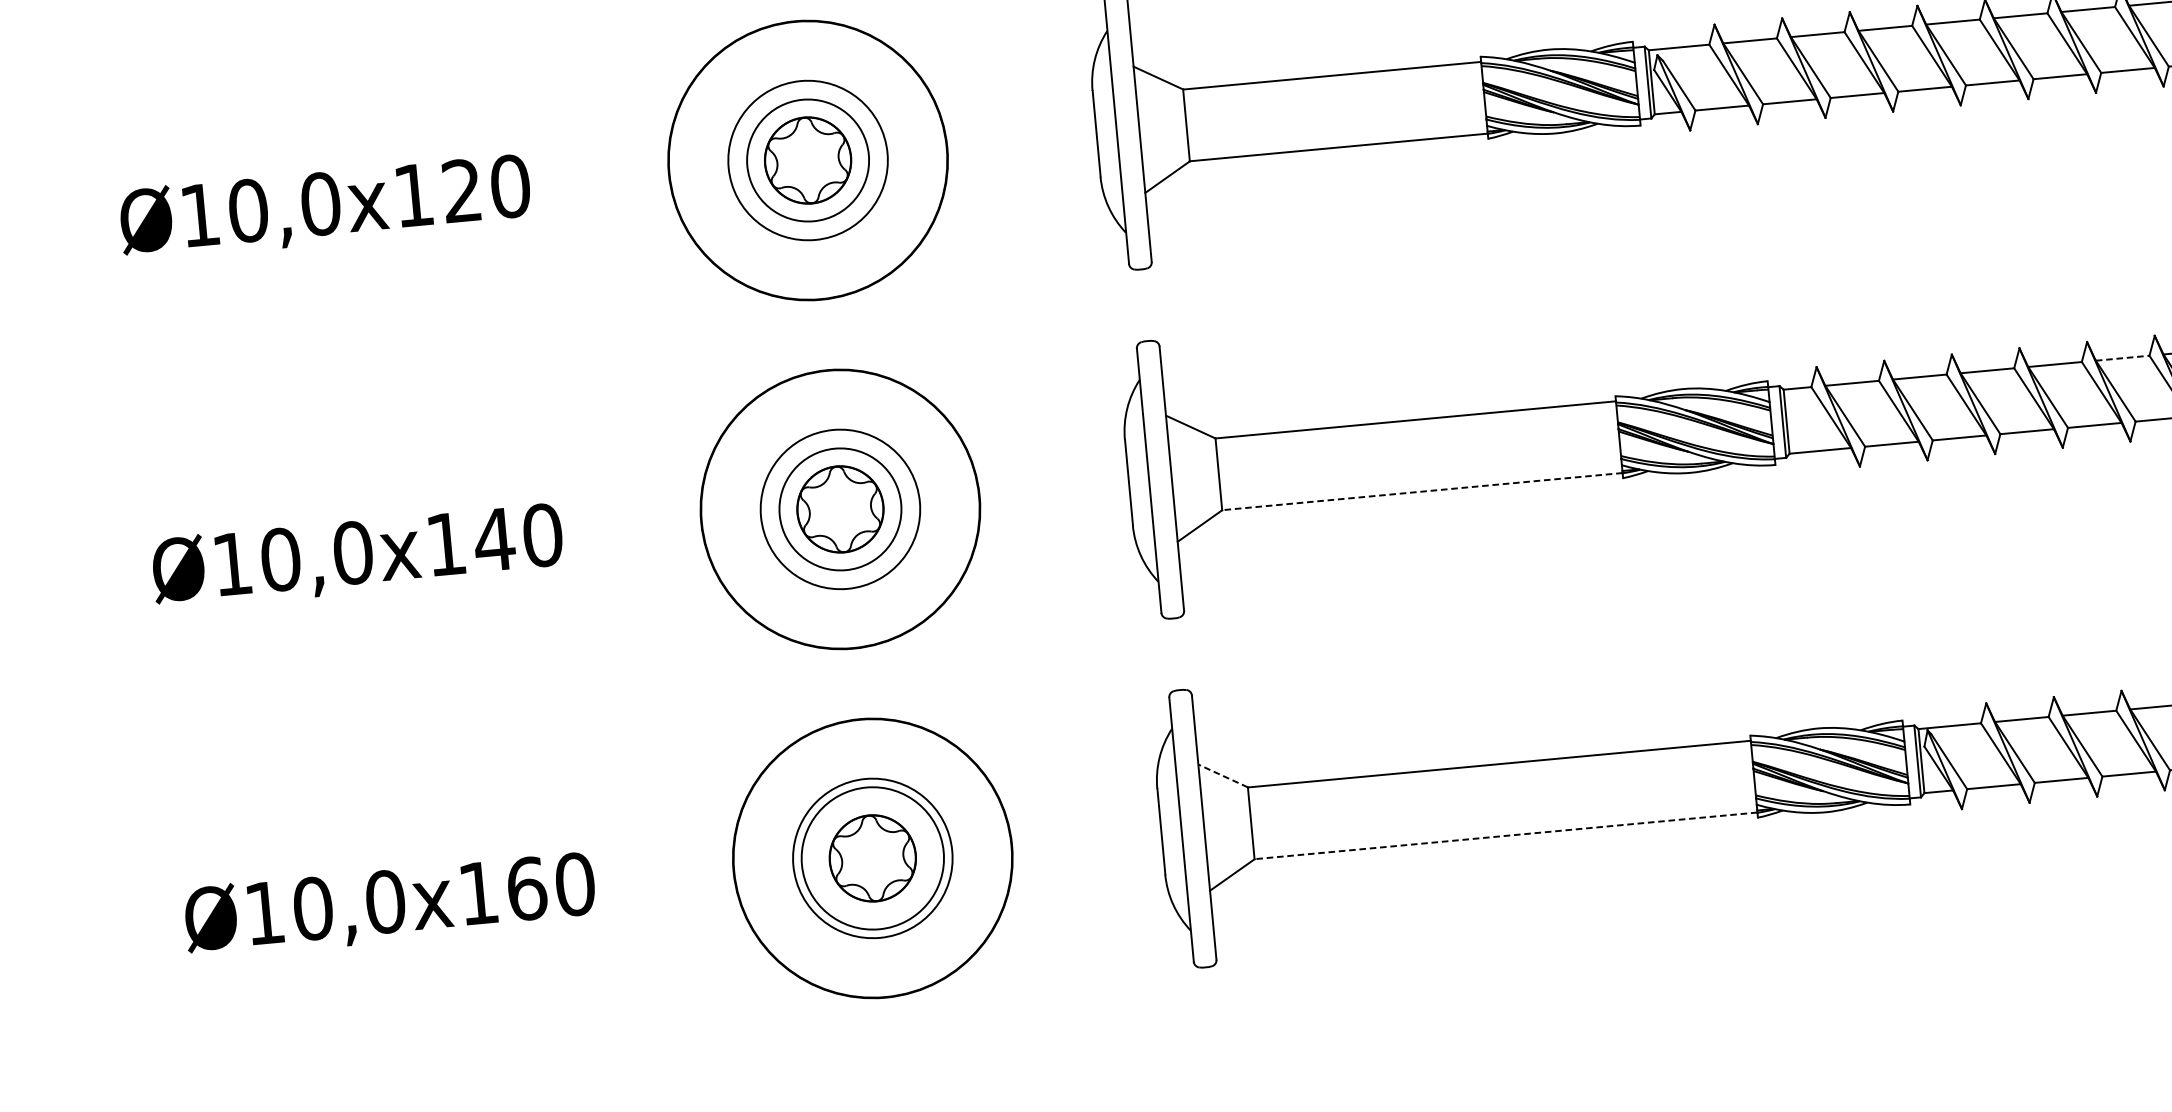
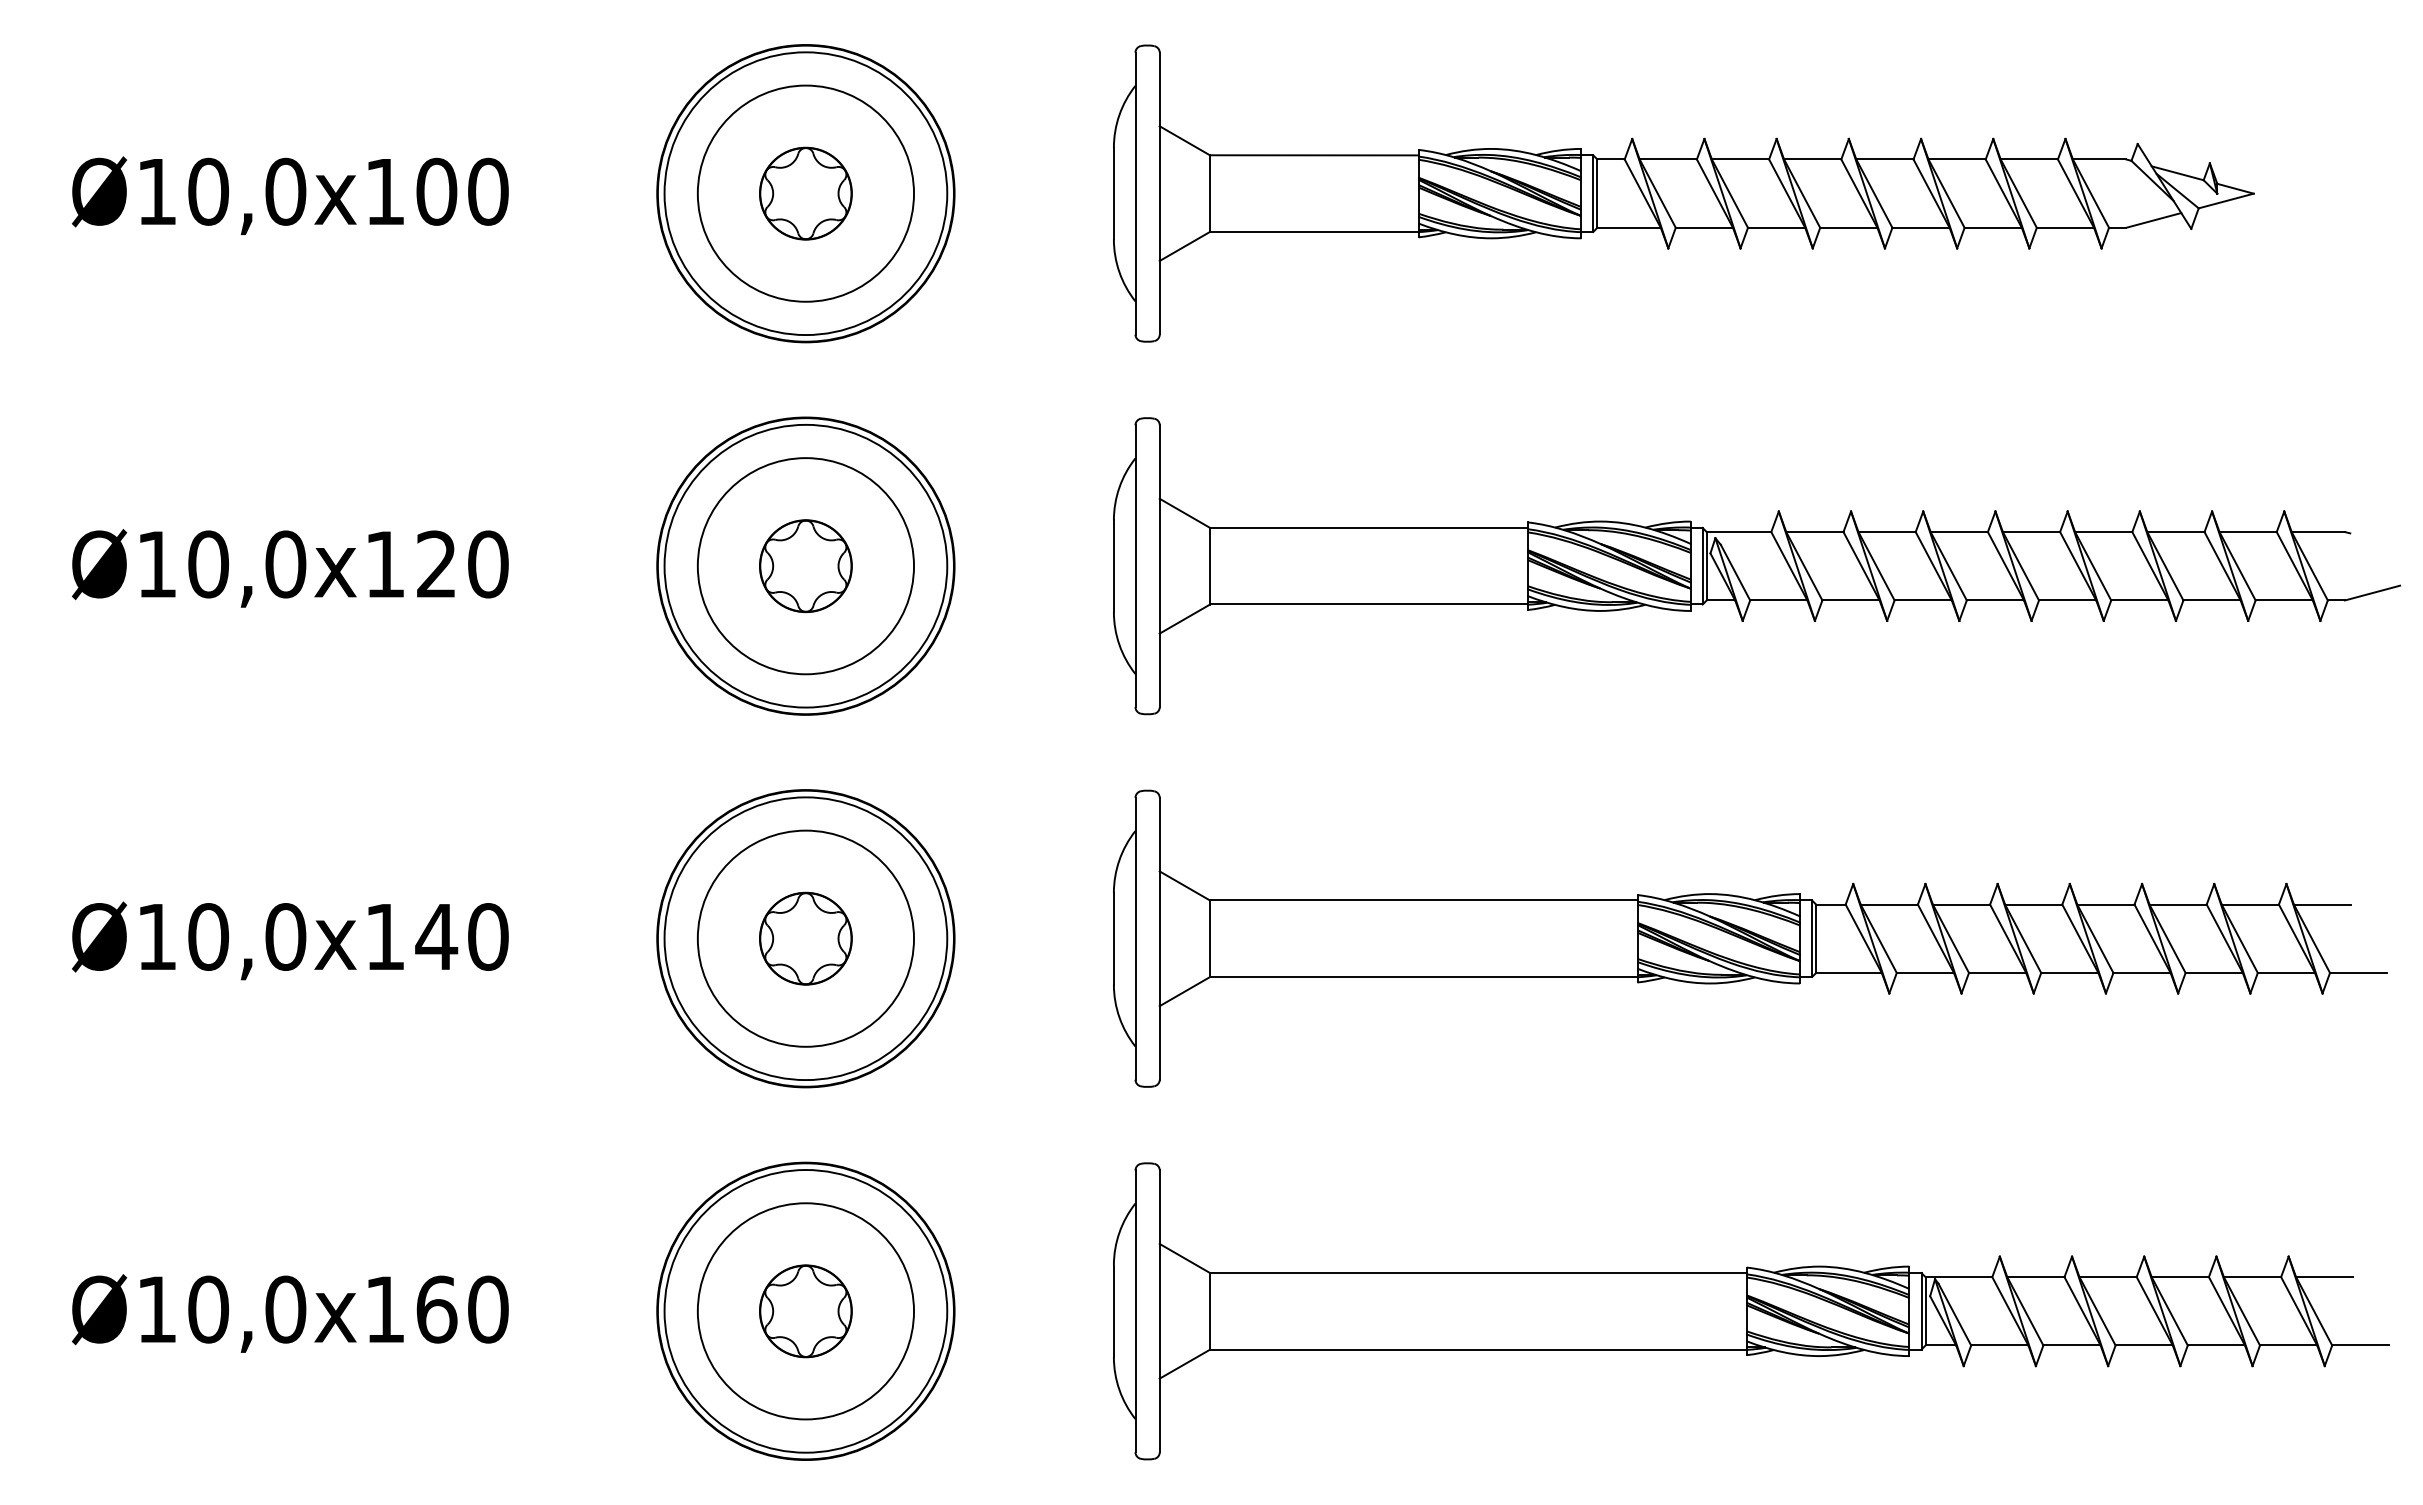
circle: (807, 159) -> (805, 565), size x1.67
circle: (807, 160) -> (805, 566), size x1.67
line: (2123, 358) -> (2178, 904), dashed -> solid
line: (1422, 492) -> (1423, 977), dashed -> solid
circle: (840, 509) -> (805, 938), size x1.67
circle: (840, 509) -> (805, 938), size x1.67
line: (1222, 776) -> (1184, 1258), dashed -> solid
line: (1505, 835) -> (1477, 1349), dashed -> solid
circle: (872, 858) -> (805, 1311), size x1.43
circle: (872, 858) -> (805, 1311), size x1.67

